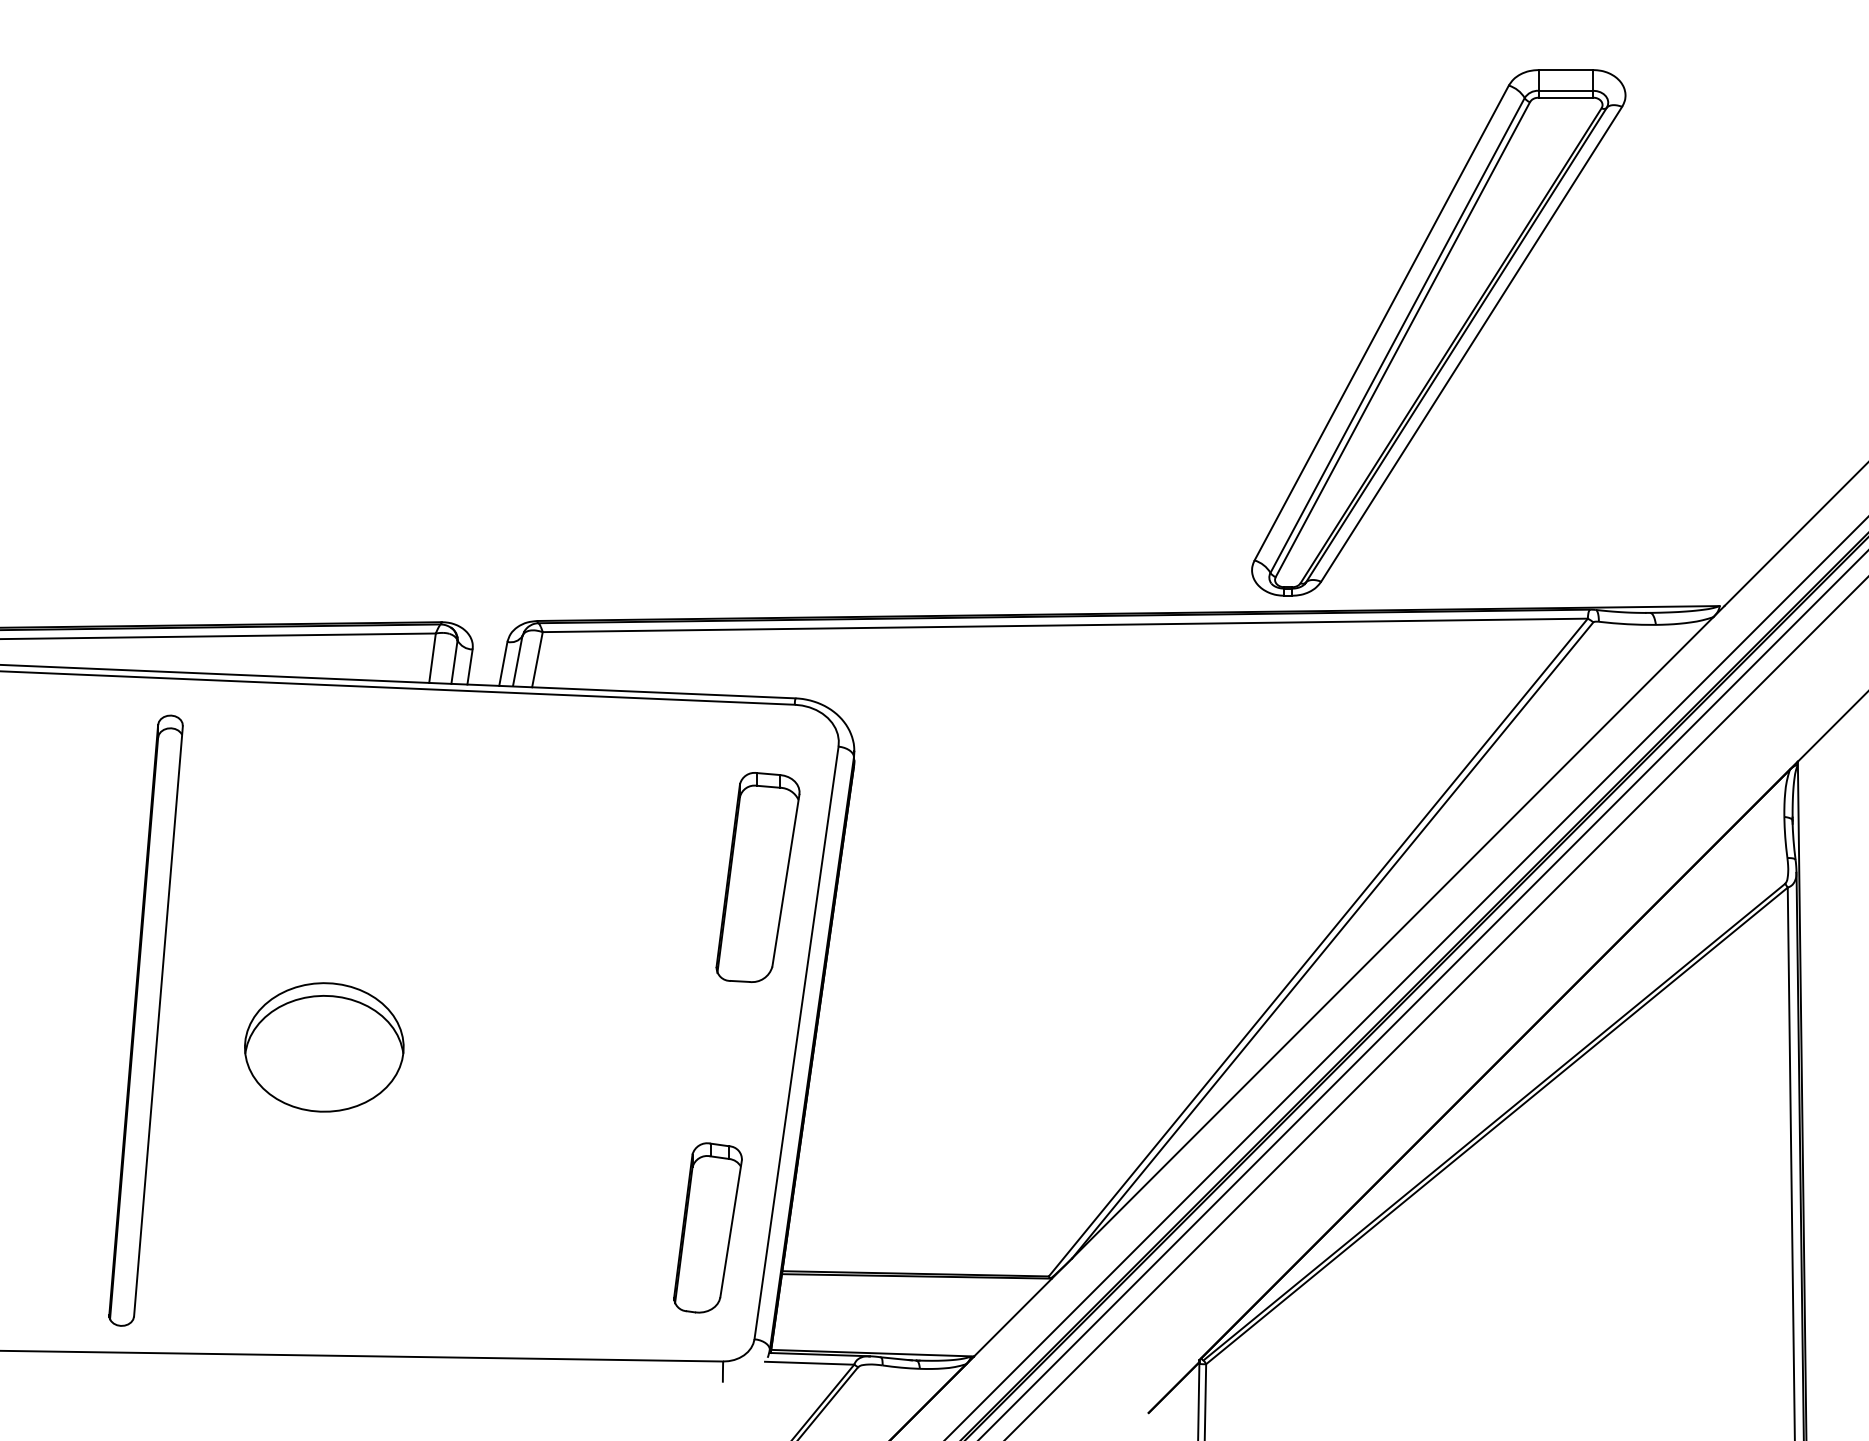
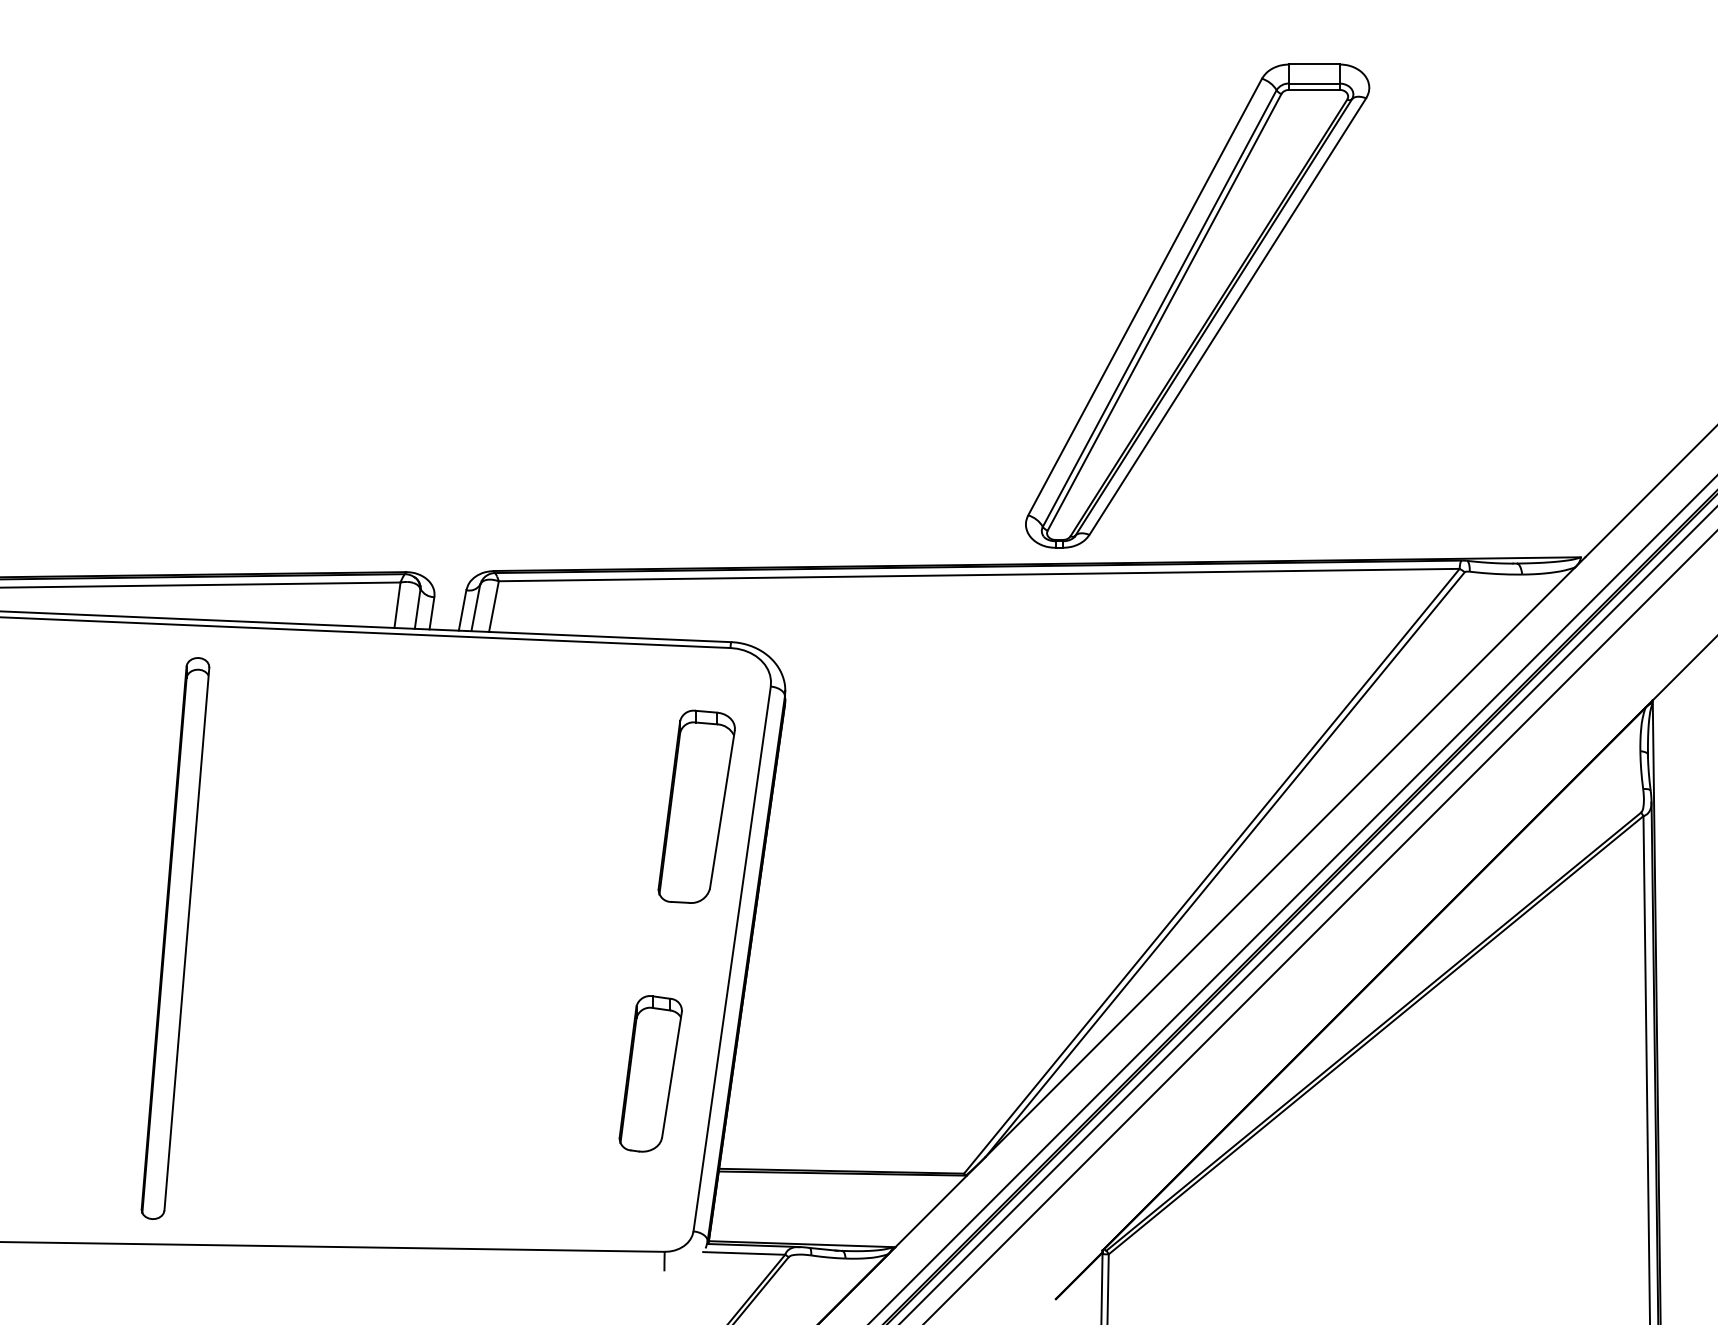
part: (1438, 332) -> (1197, 305), moved
part: (145, 1020) -> (174, 938), moved
part: (324, 1047) -> (298, 963), removed
part: (707, 1227) -> (650, 1073), moved

